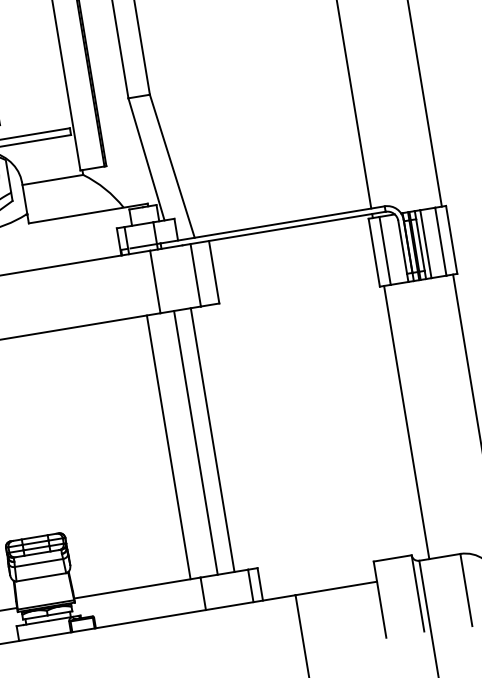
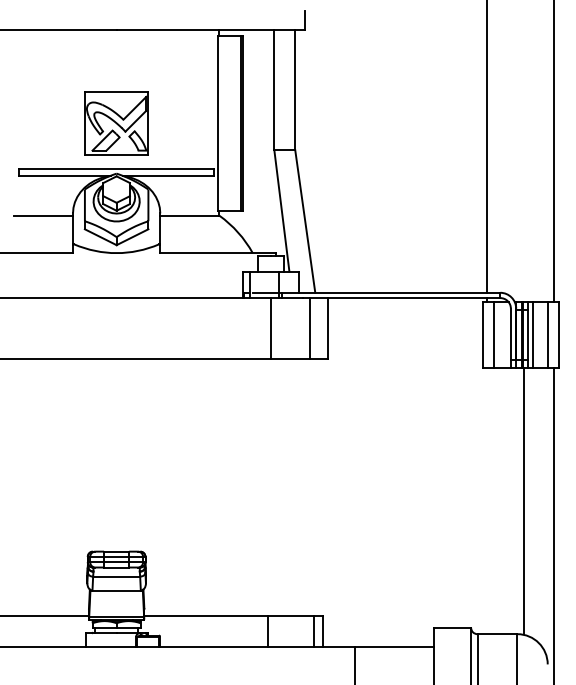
line: (407, 422) -> (524, 501), moved
line: (212, 439) -> (300, 486), removed
line: (196, 441) -> (284, 486), removed
line: (168, 446) -> (257, 486), removed

